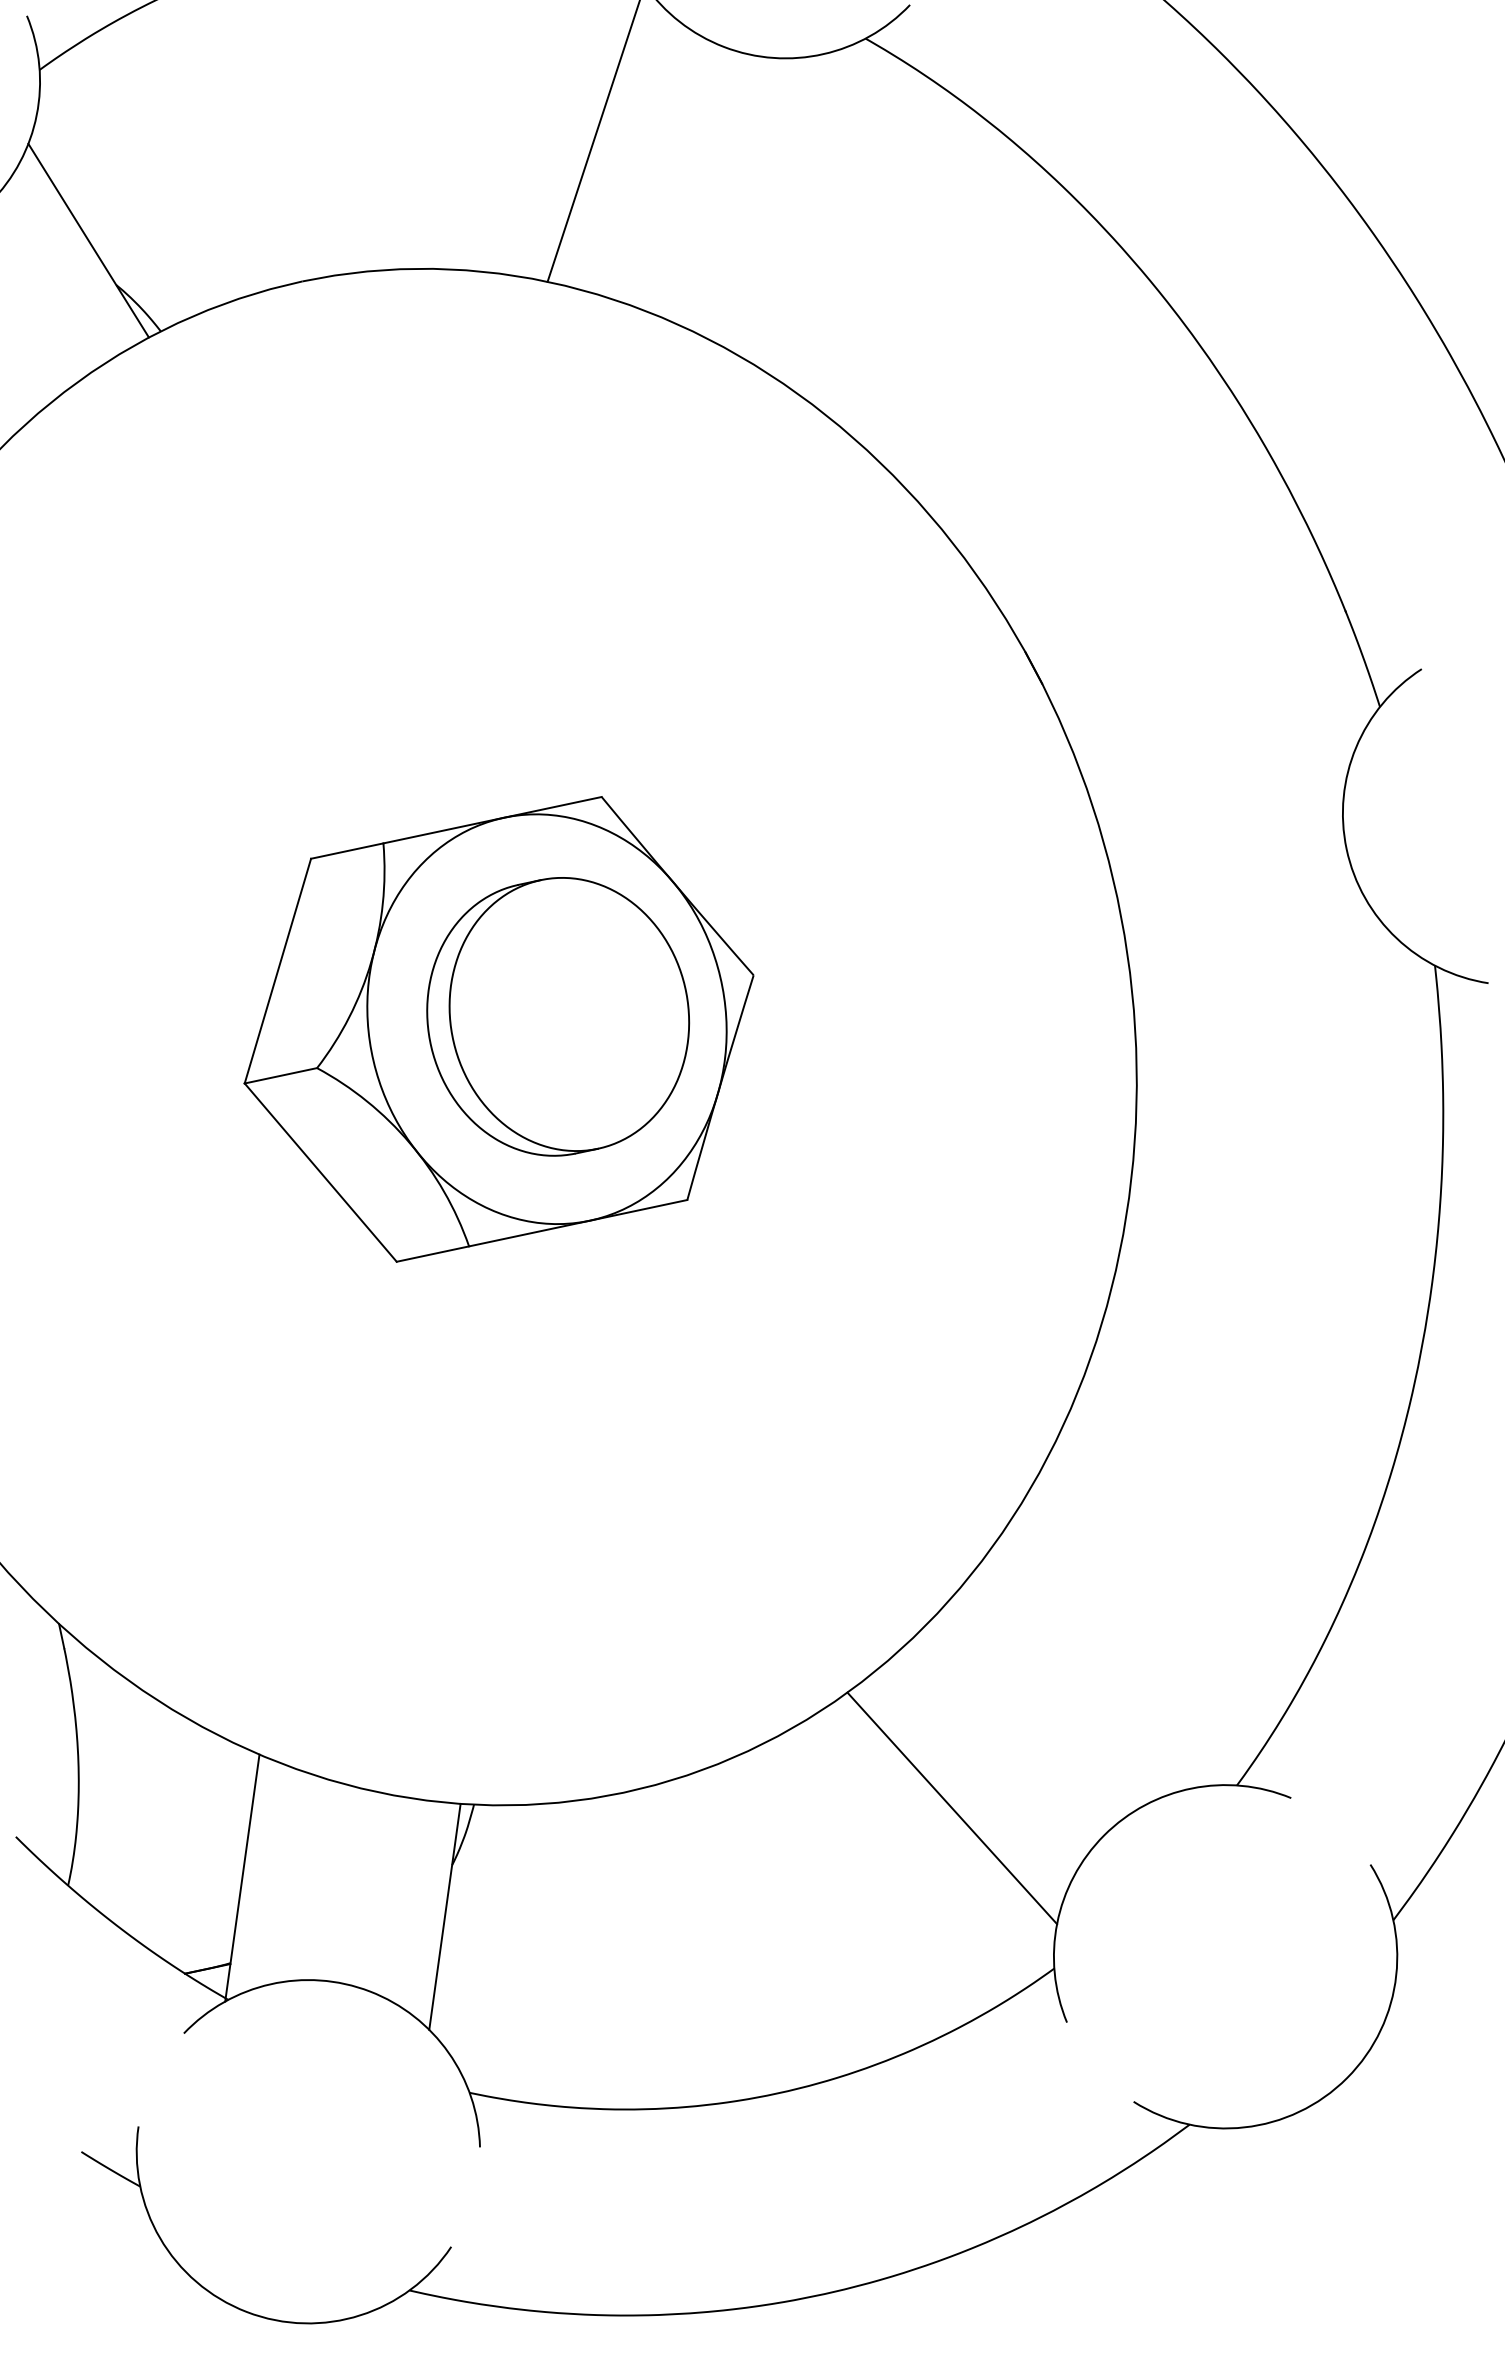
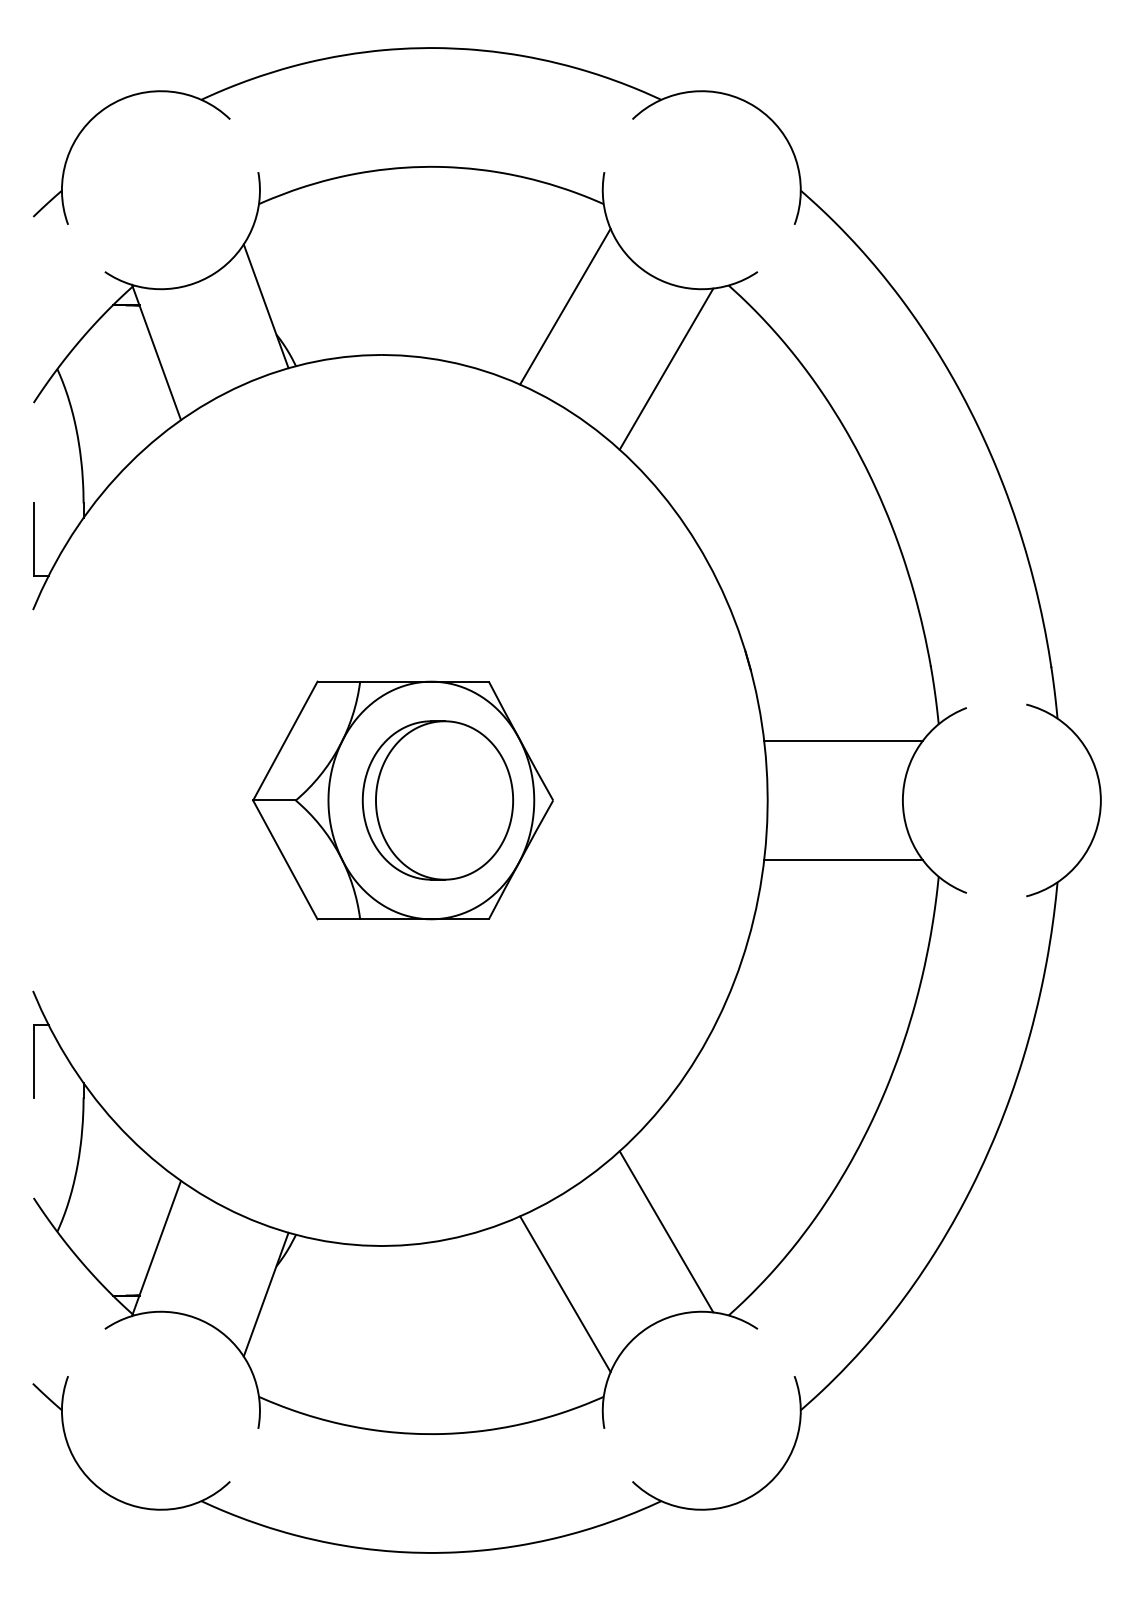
line: (790, 201) -> (666, 368), added
line: (1224, 770) -> (843, 741), added
line: (1267, 970) -> (843, 859), added
line: (1101, 1665) -> (666, 1231), added

